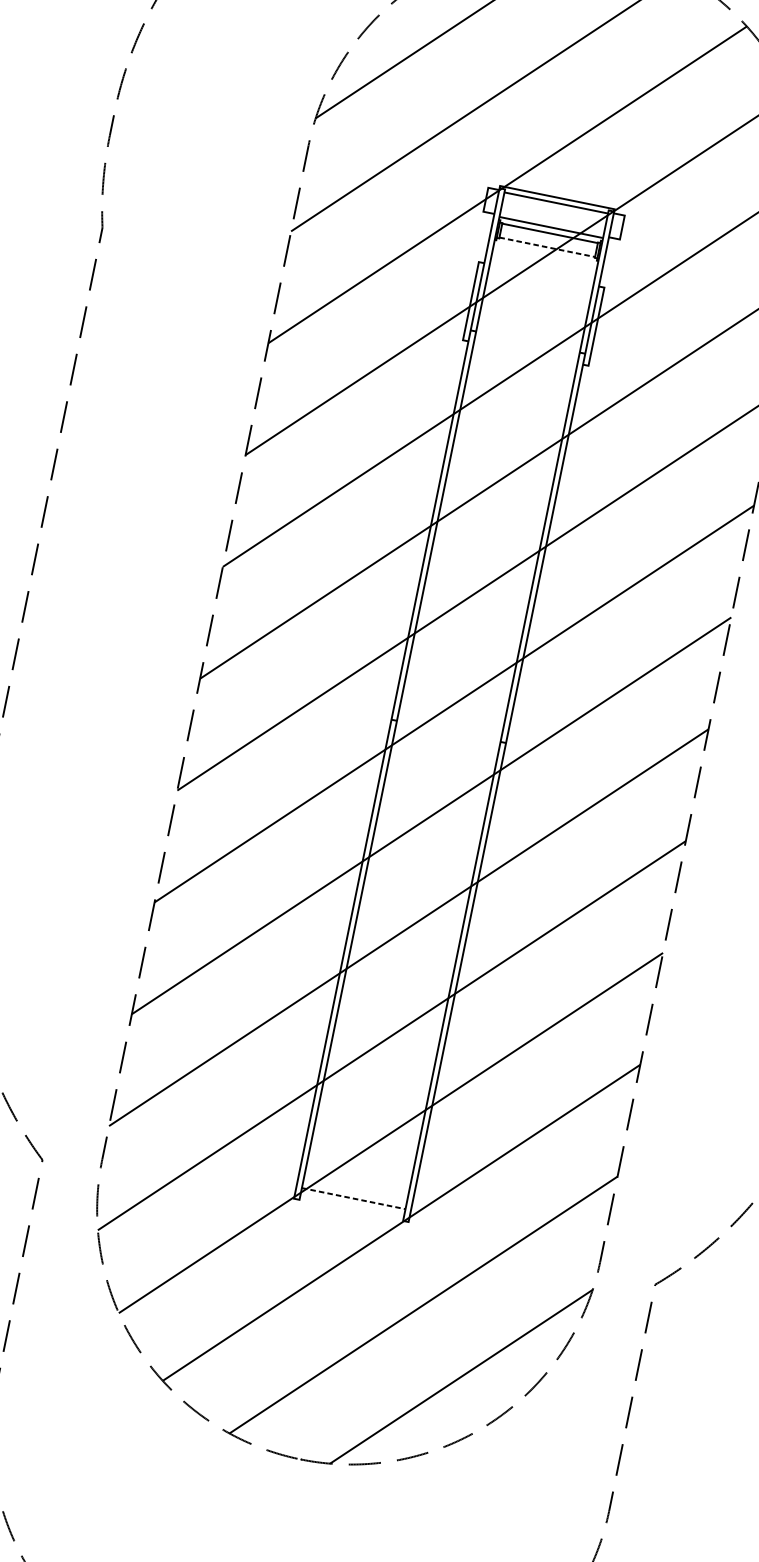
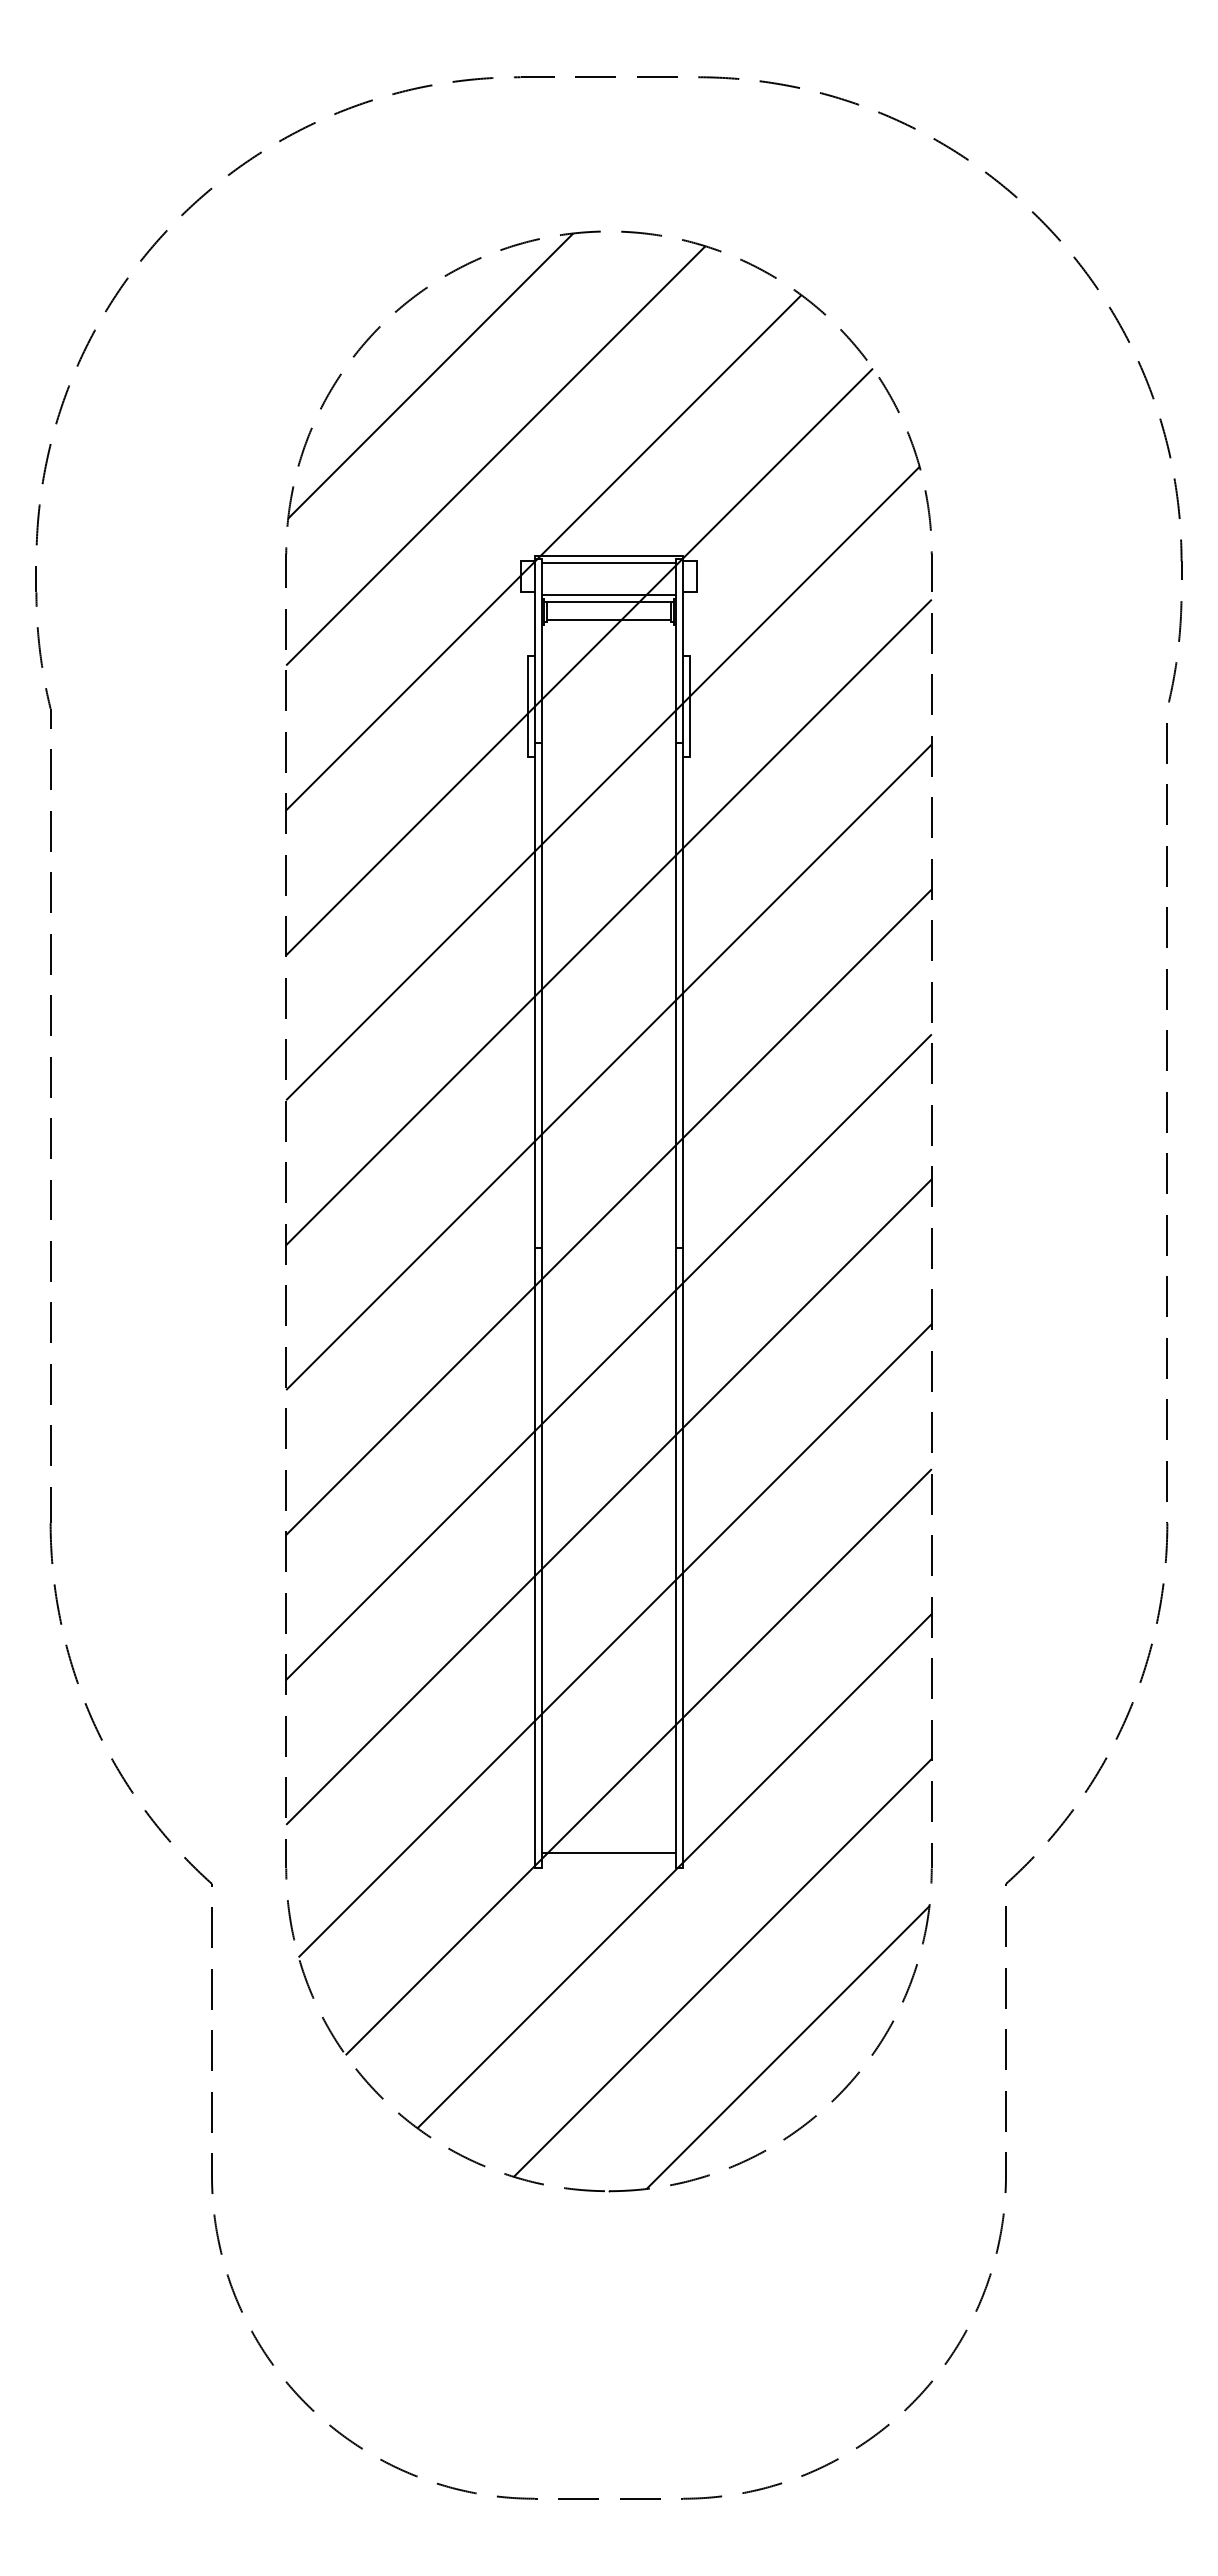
line: (547, 247) -> (609, 620), dashed -> solid
line: (354, 1198) -> (609, 1853), dashed -> solid

